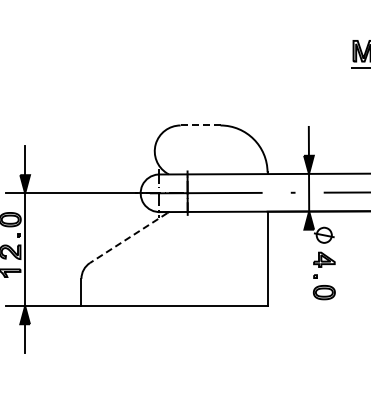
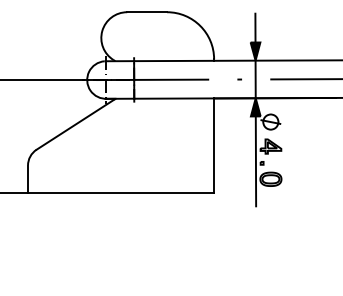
line: (200, 125) -> (147, 12), dashed -> solid
line: (128, 238) -> (75, 125), dashed -> solid
line: (309, 274) -> (256, 161), added

